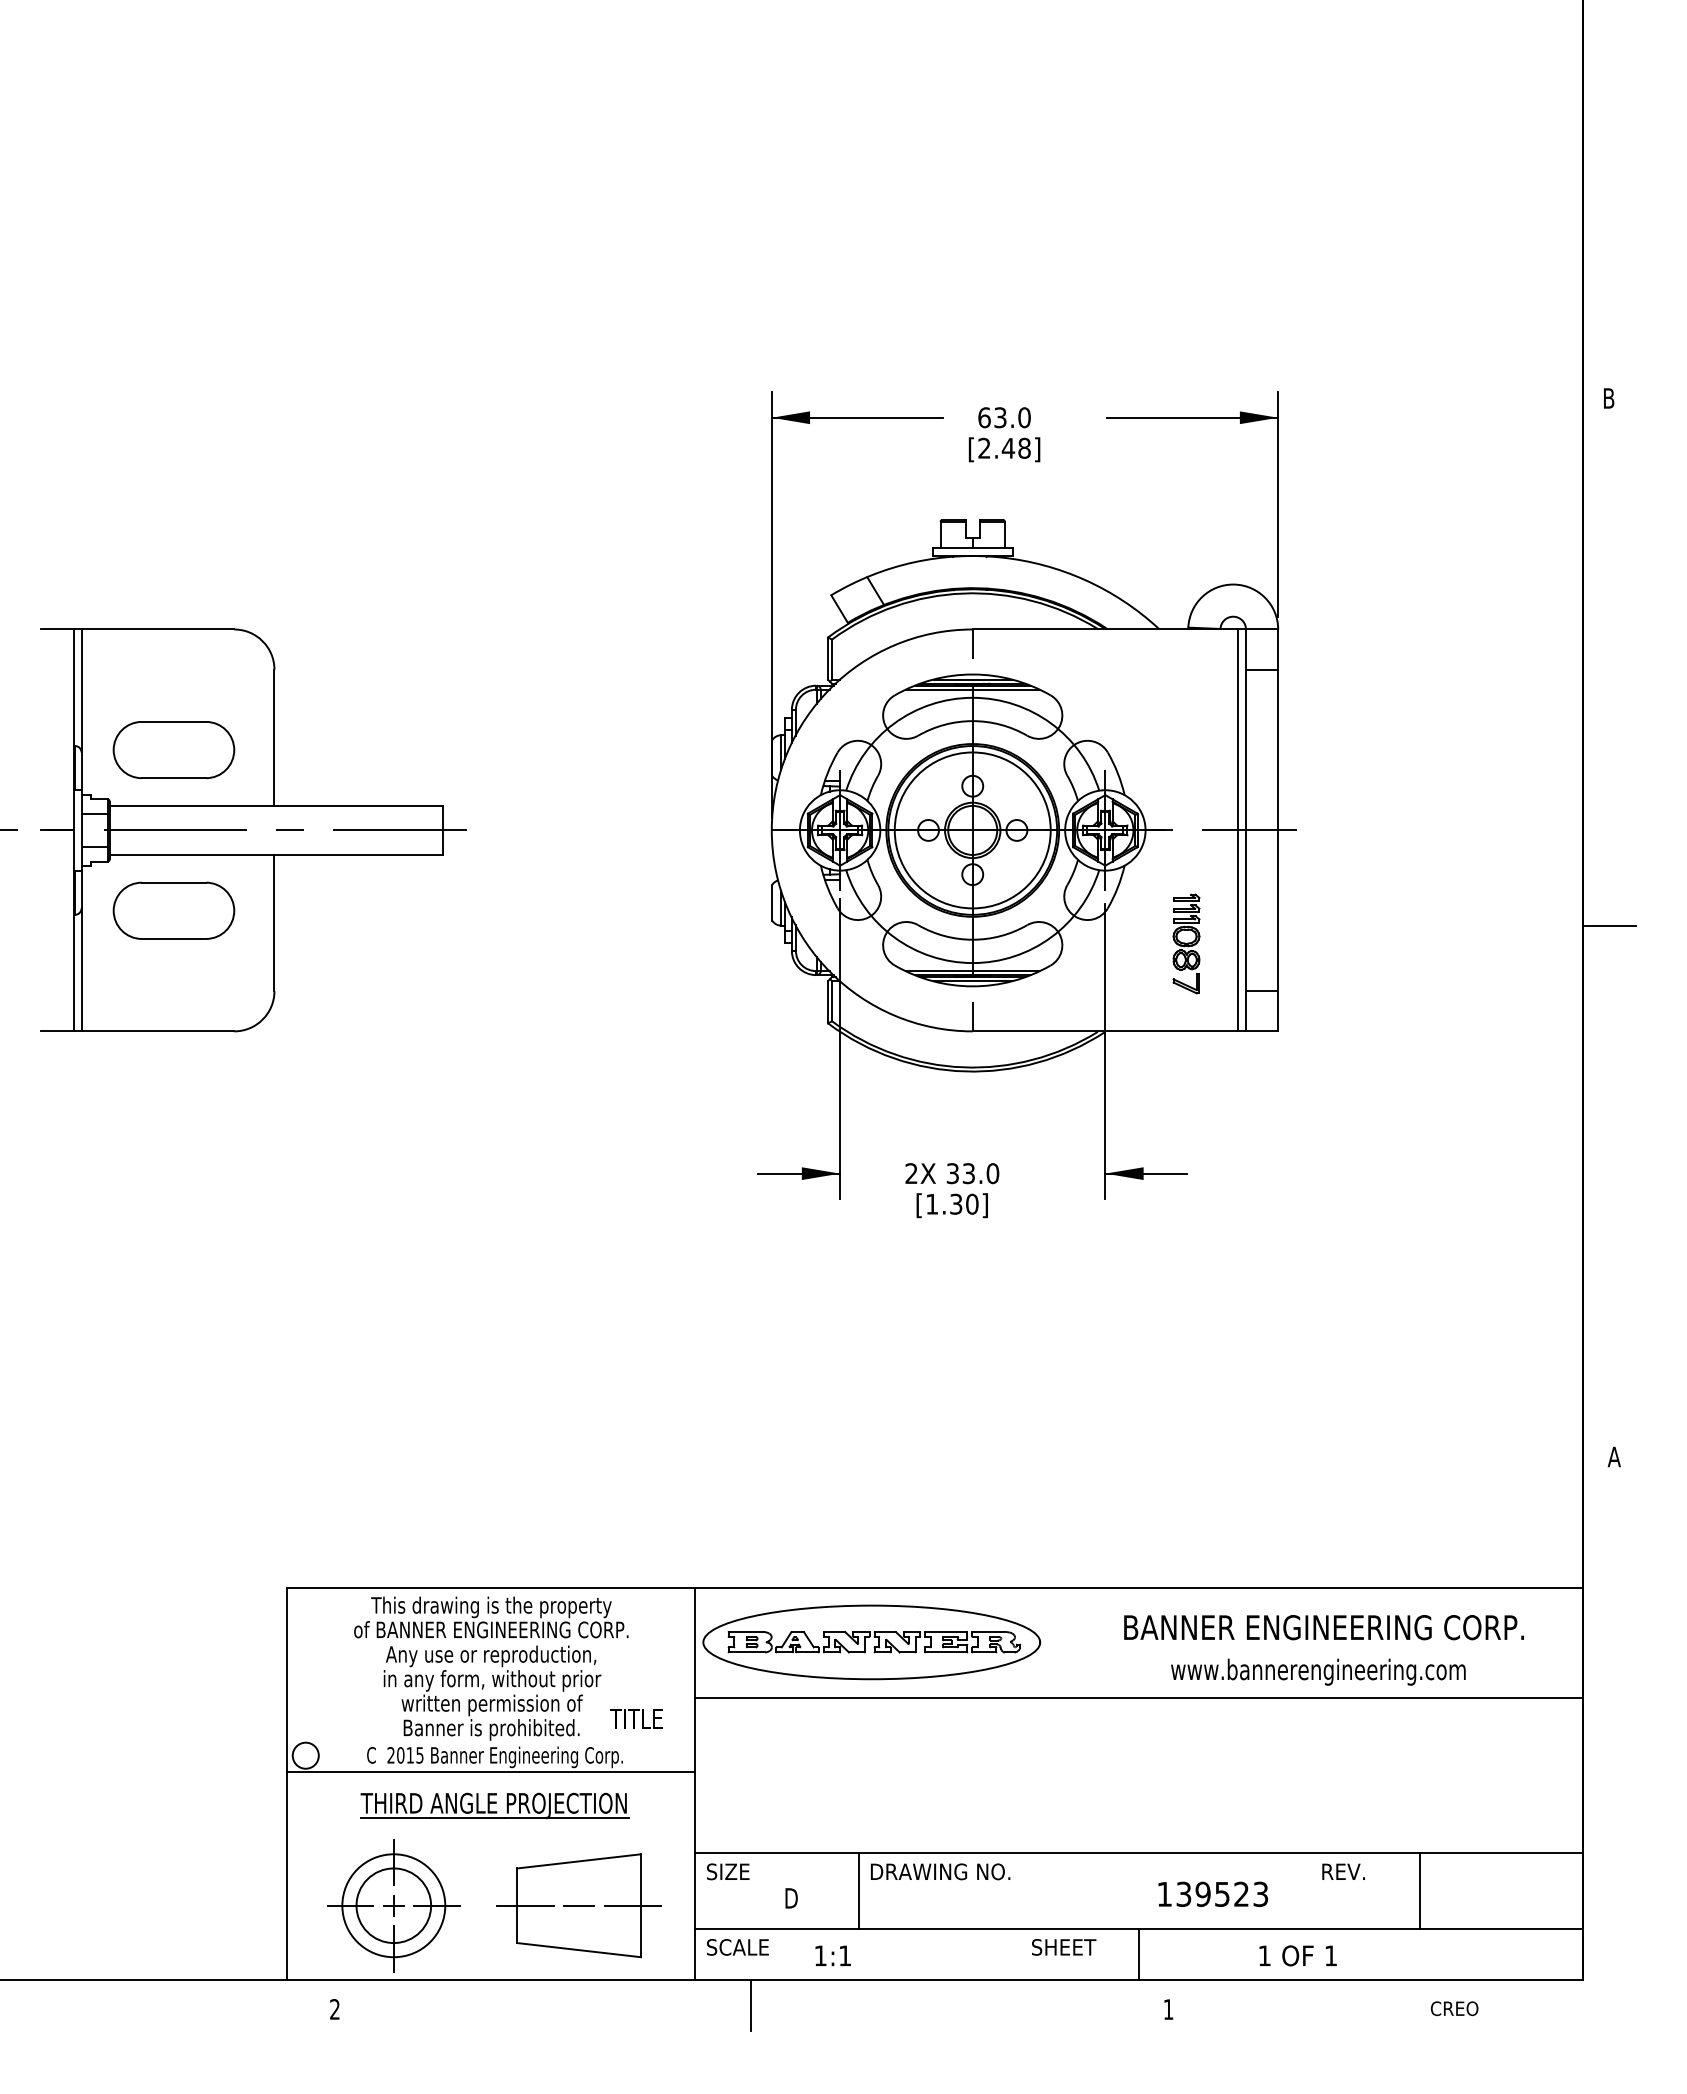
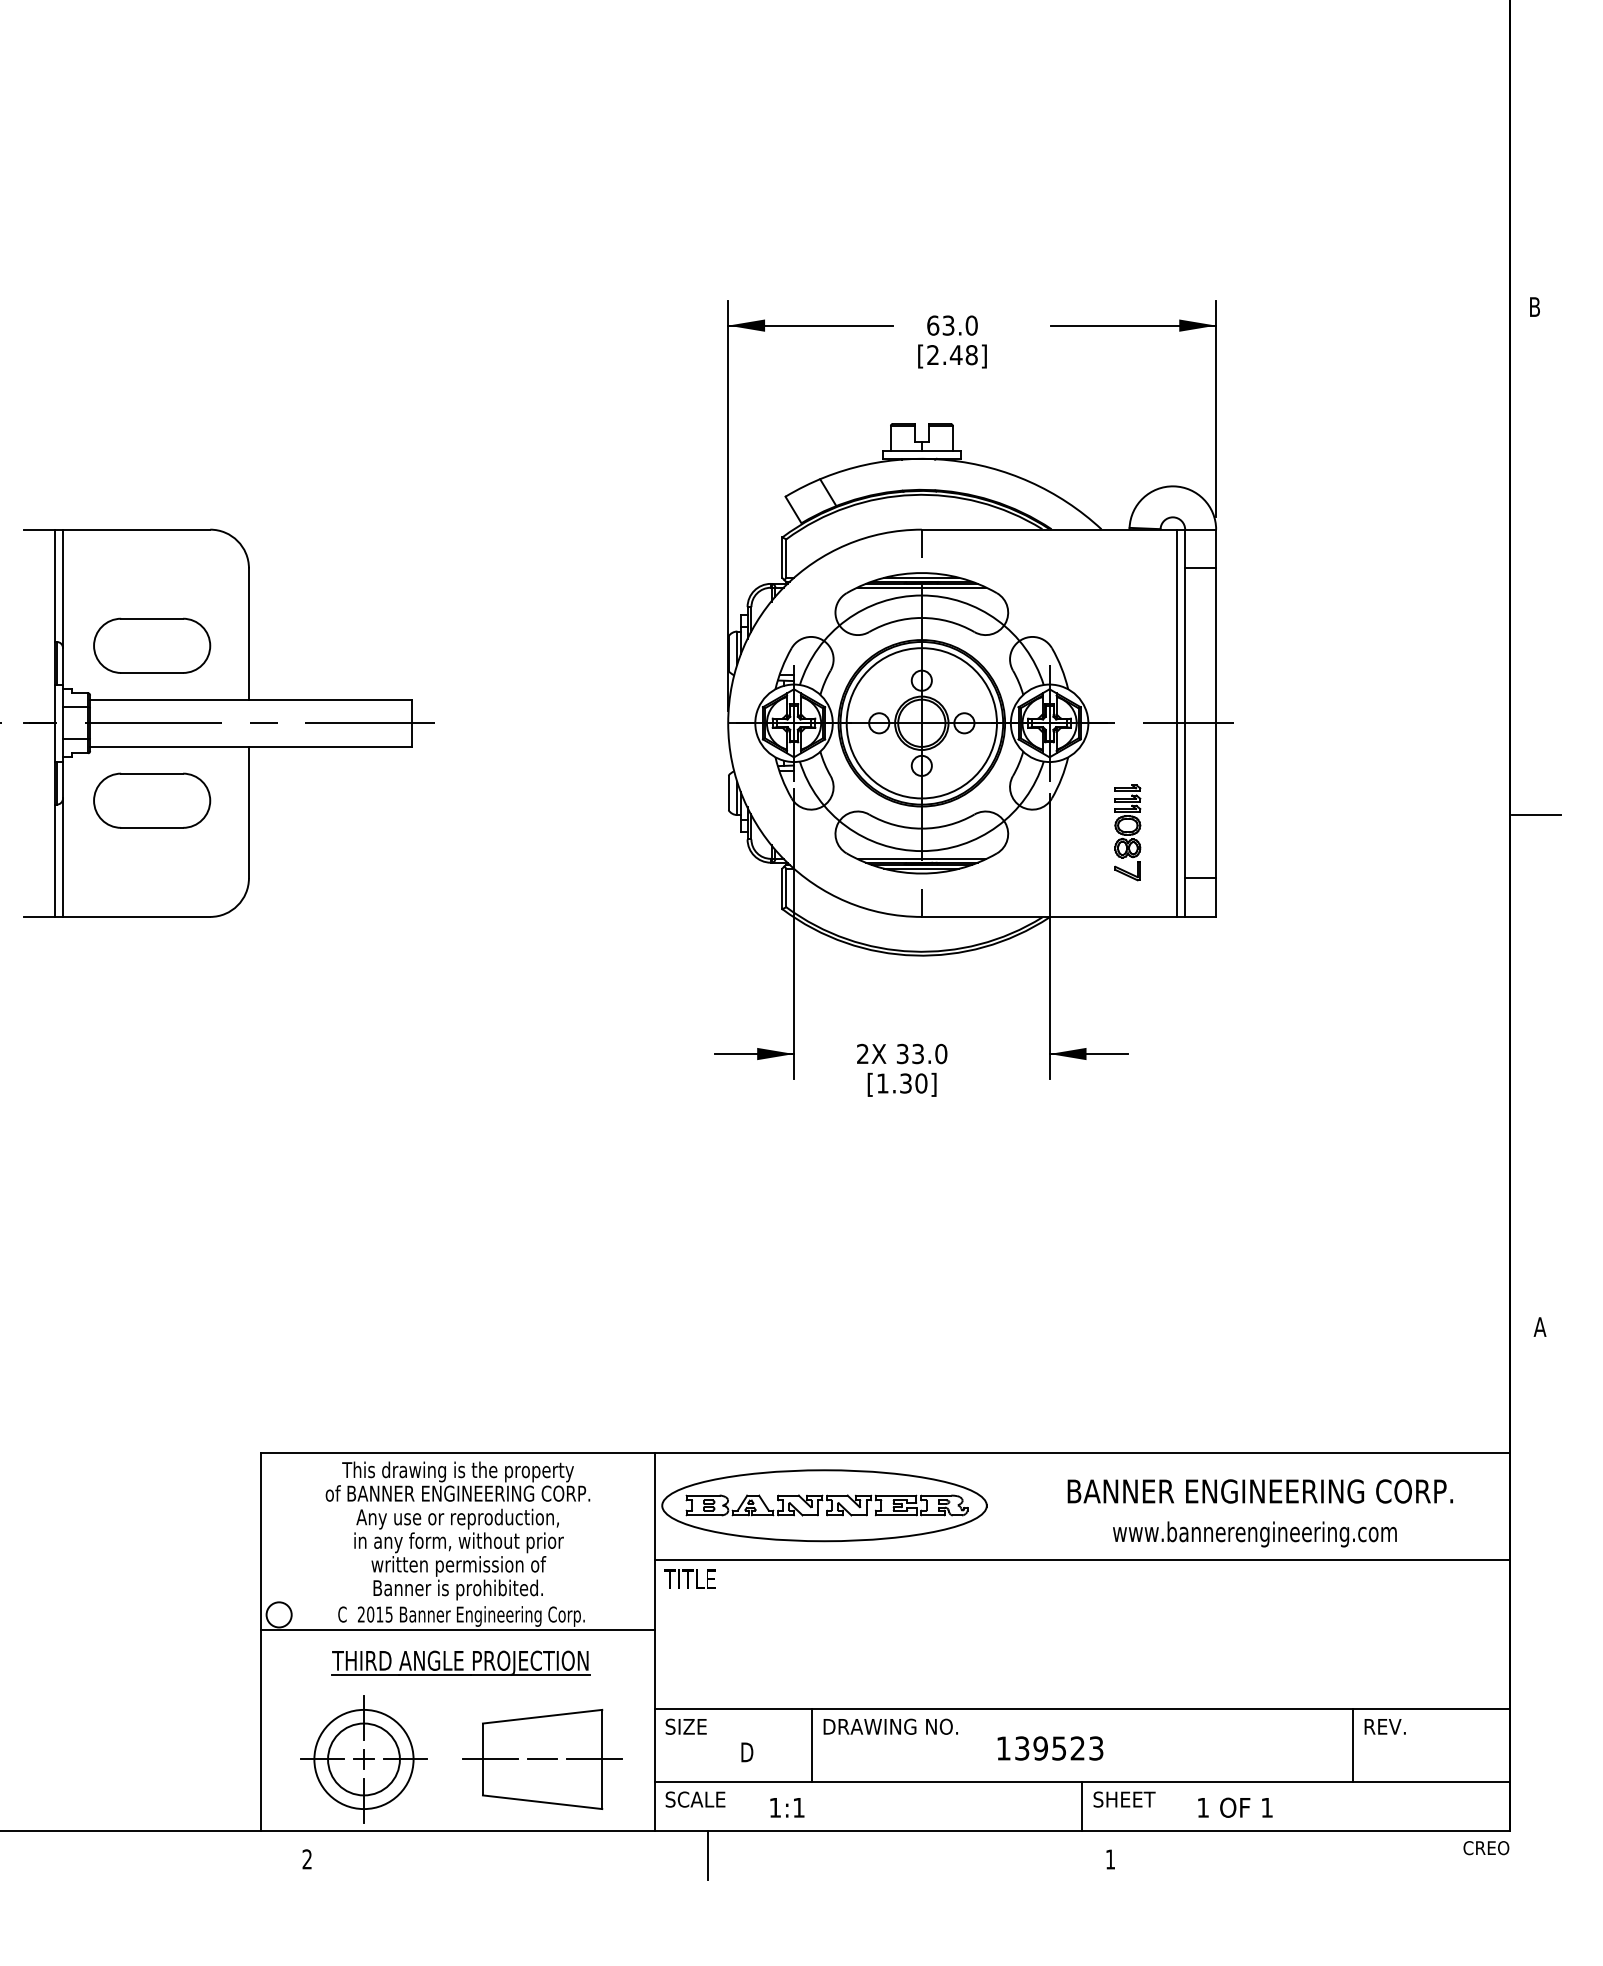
text: (636, 1718) -> (690, 1579), moved
text: (1343, 1871) -> (1385, 1726), moved
text: (1213, 1893) -> (1050, 1747), moved
text: (1064, 1947) -> (1124, 1799), moved
text: (1454, 2008) -> (1486, 1847), moved

